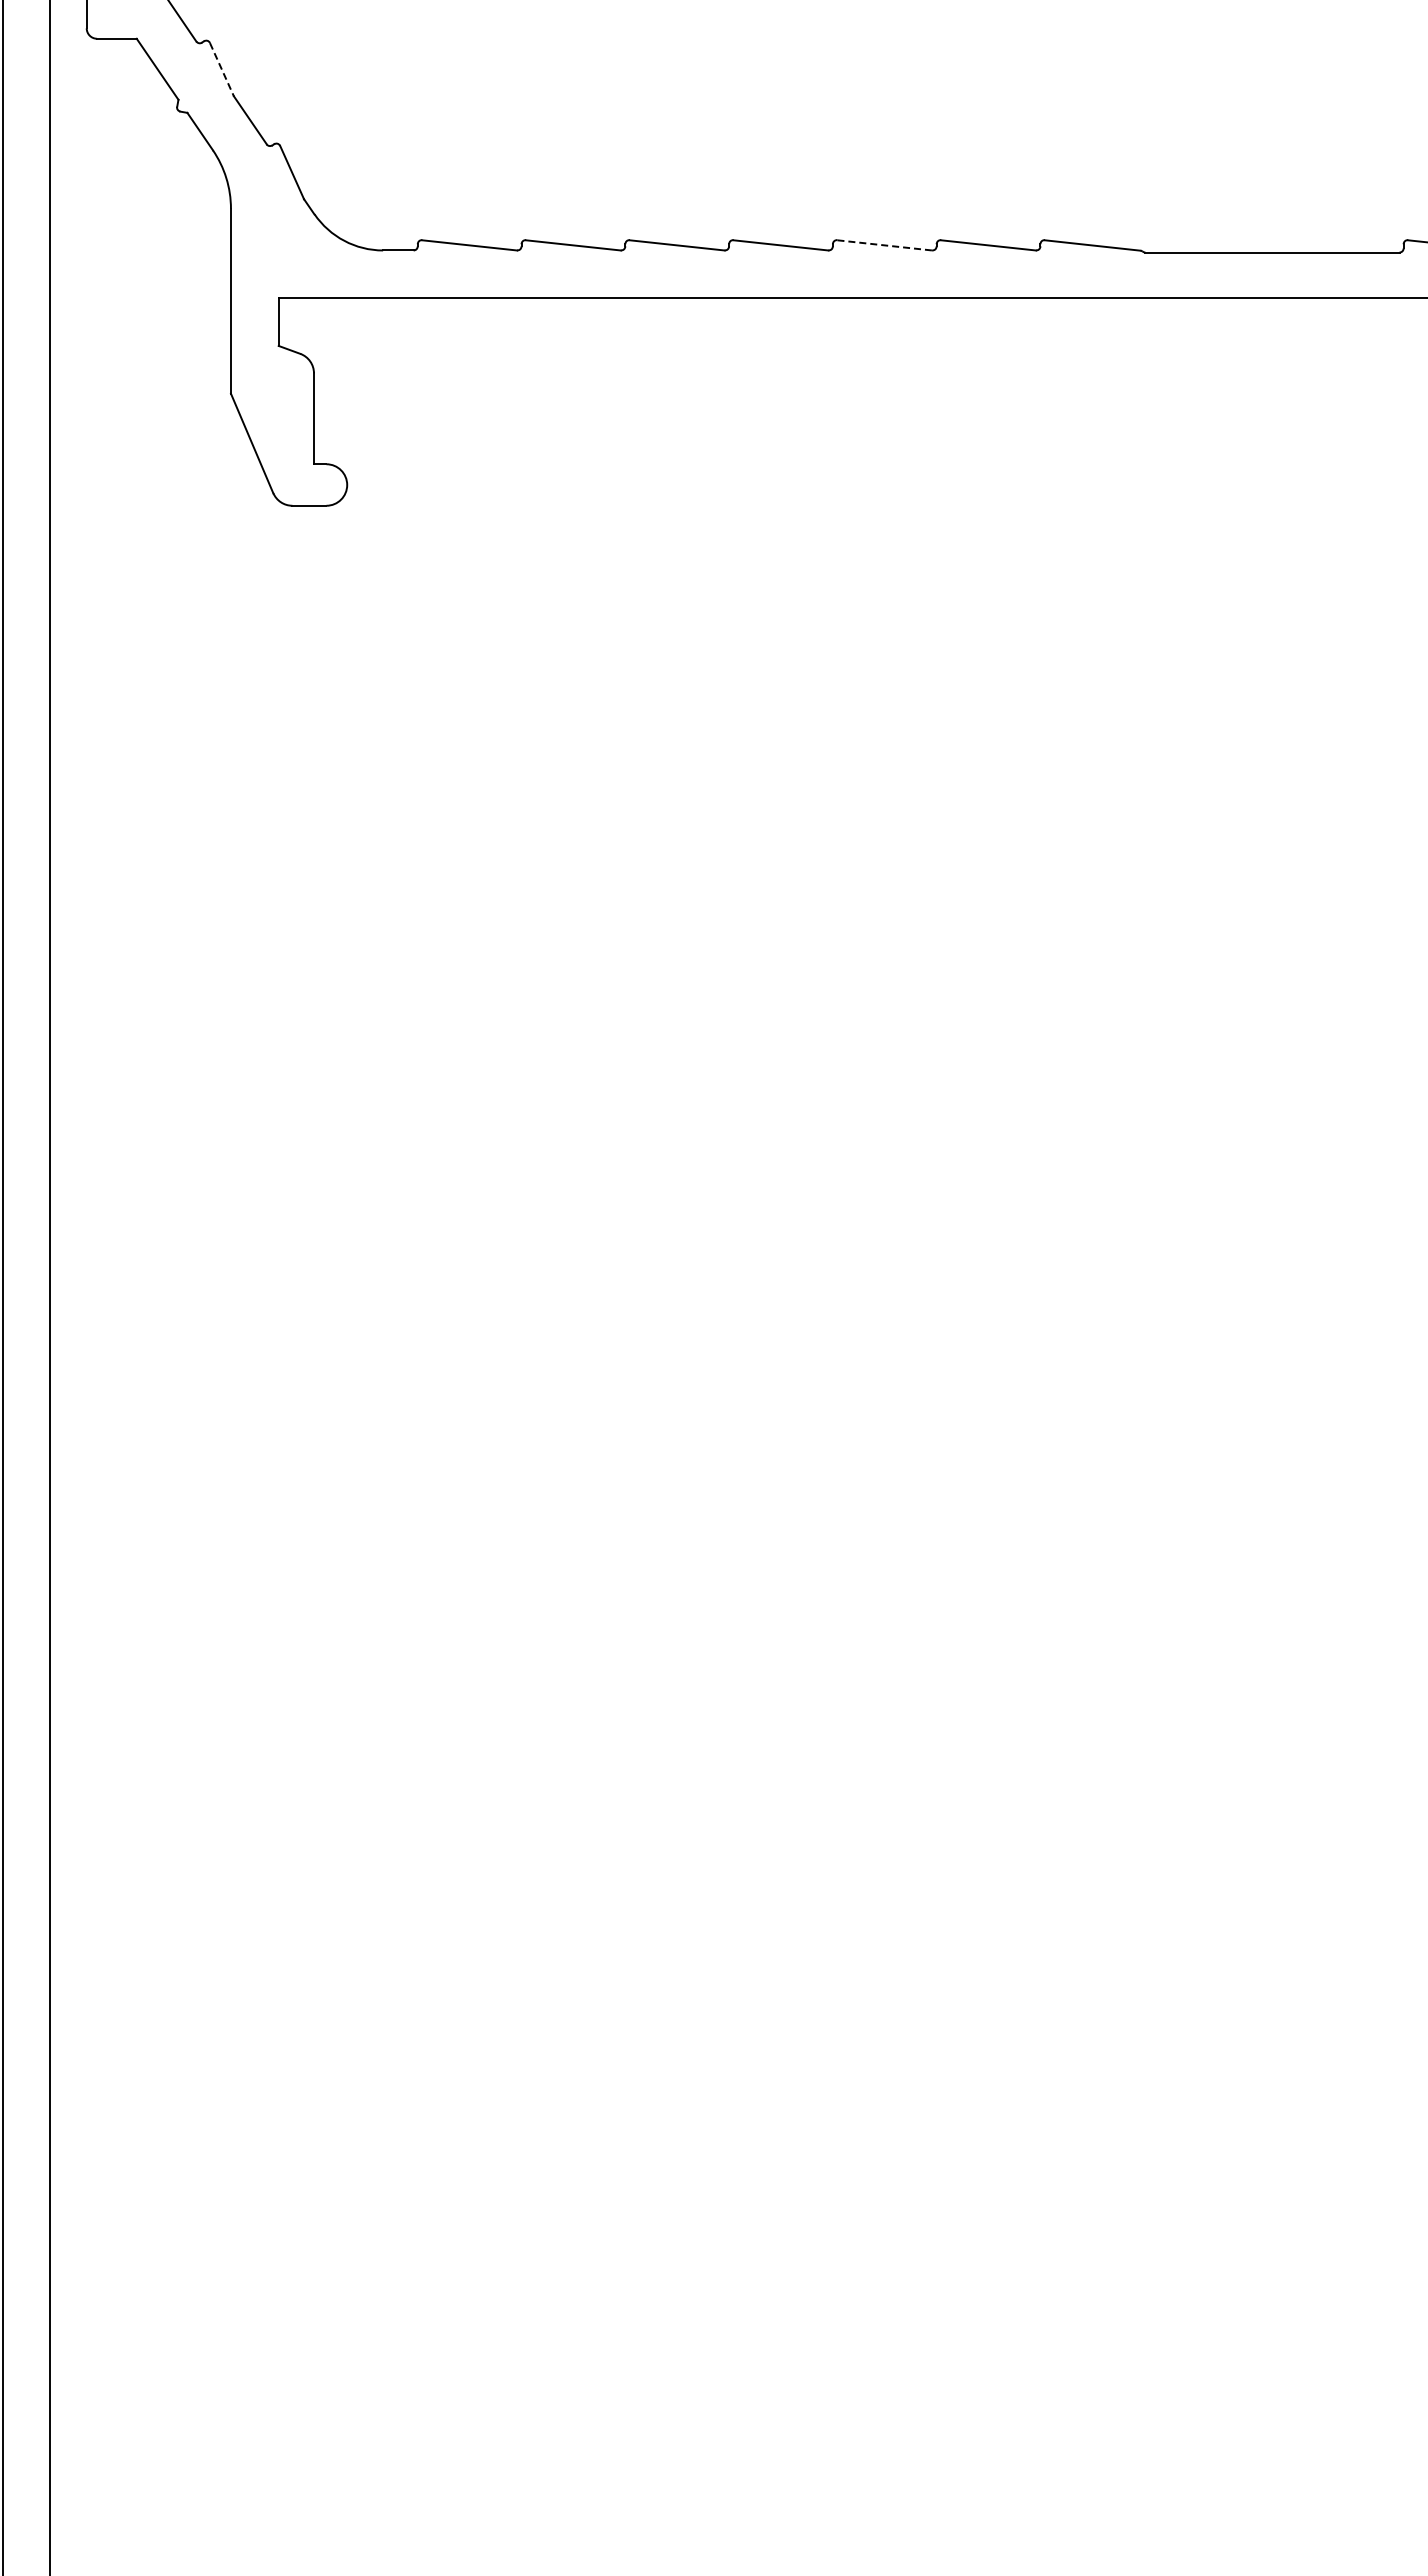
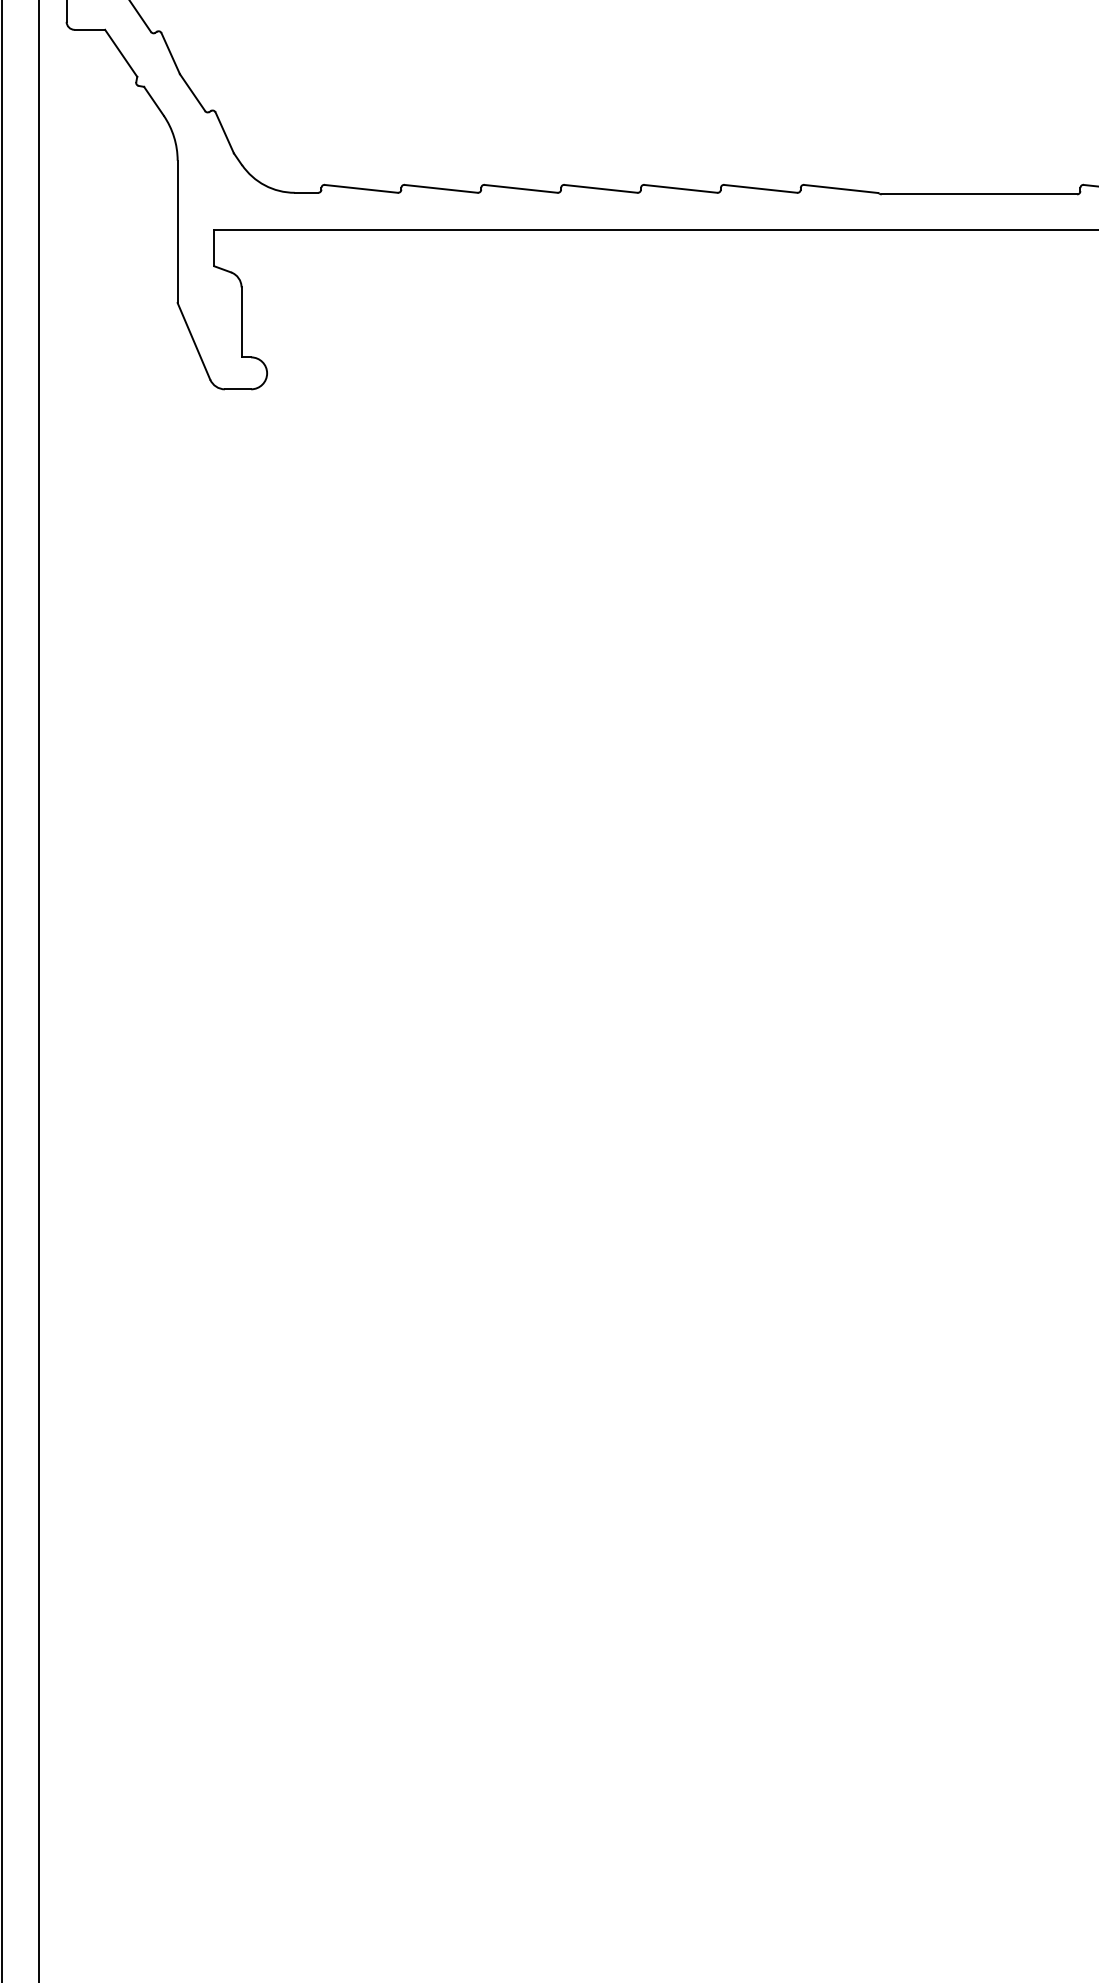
line: (222, 70) -> (171, 54), dashed -> solid
line: (884, 245) -> (680, 188), dashed -> solid

